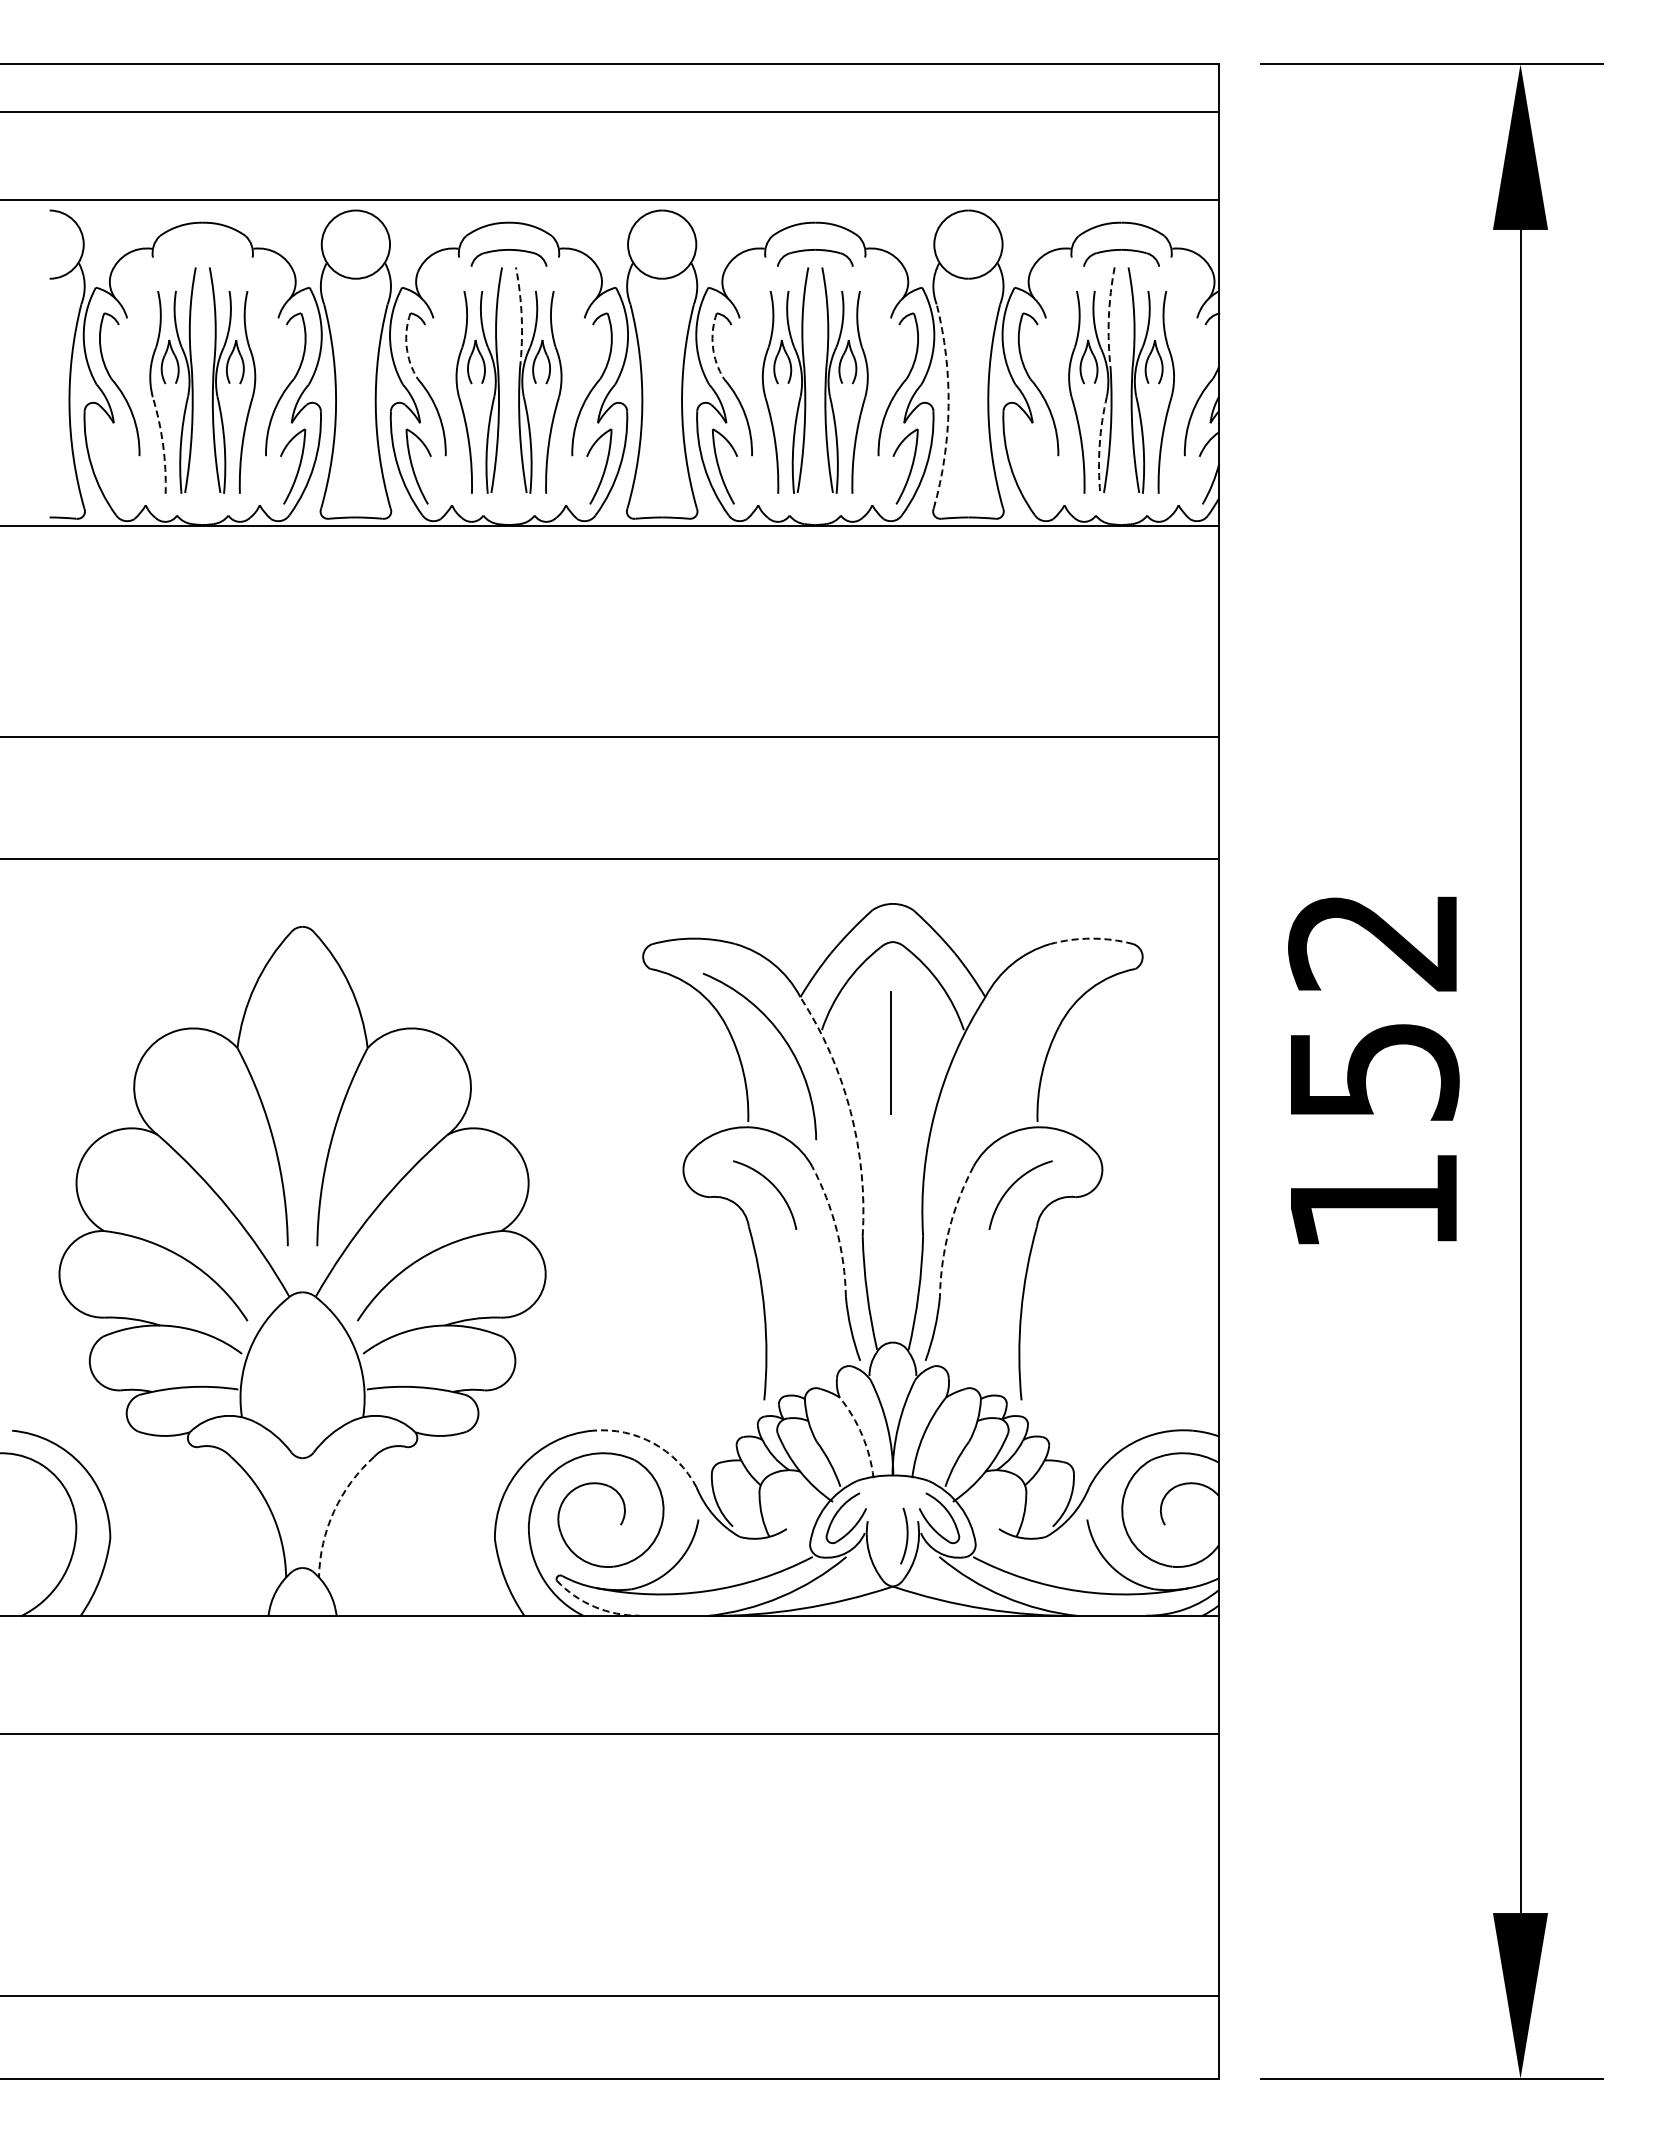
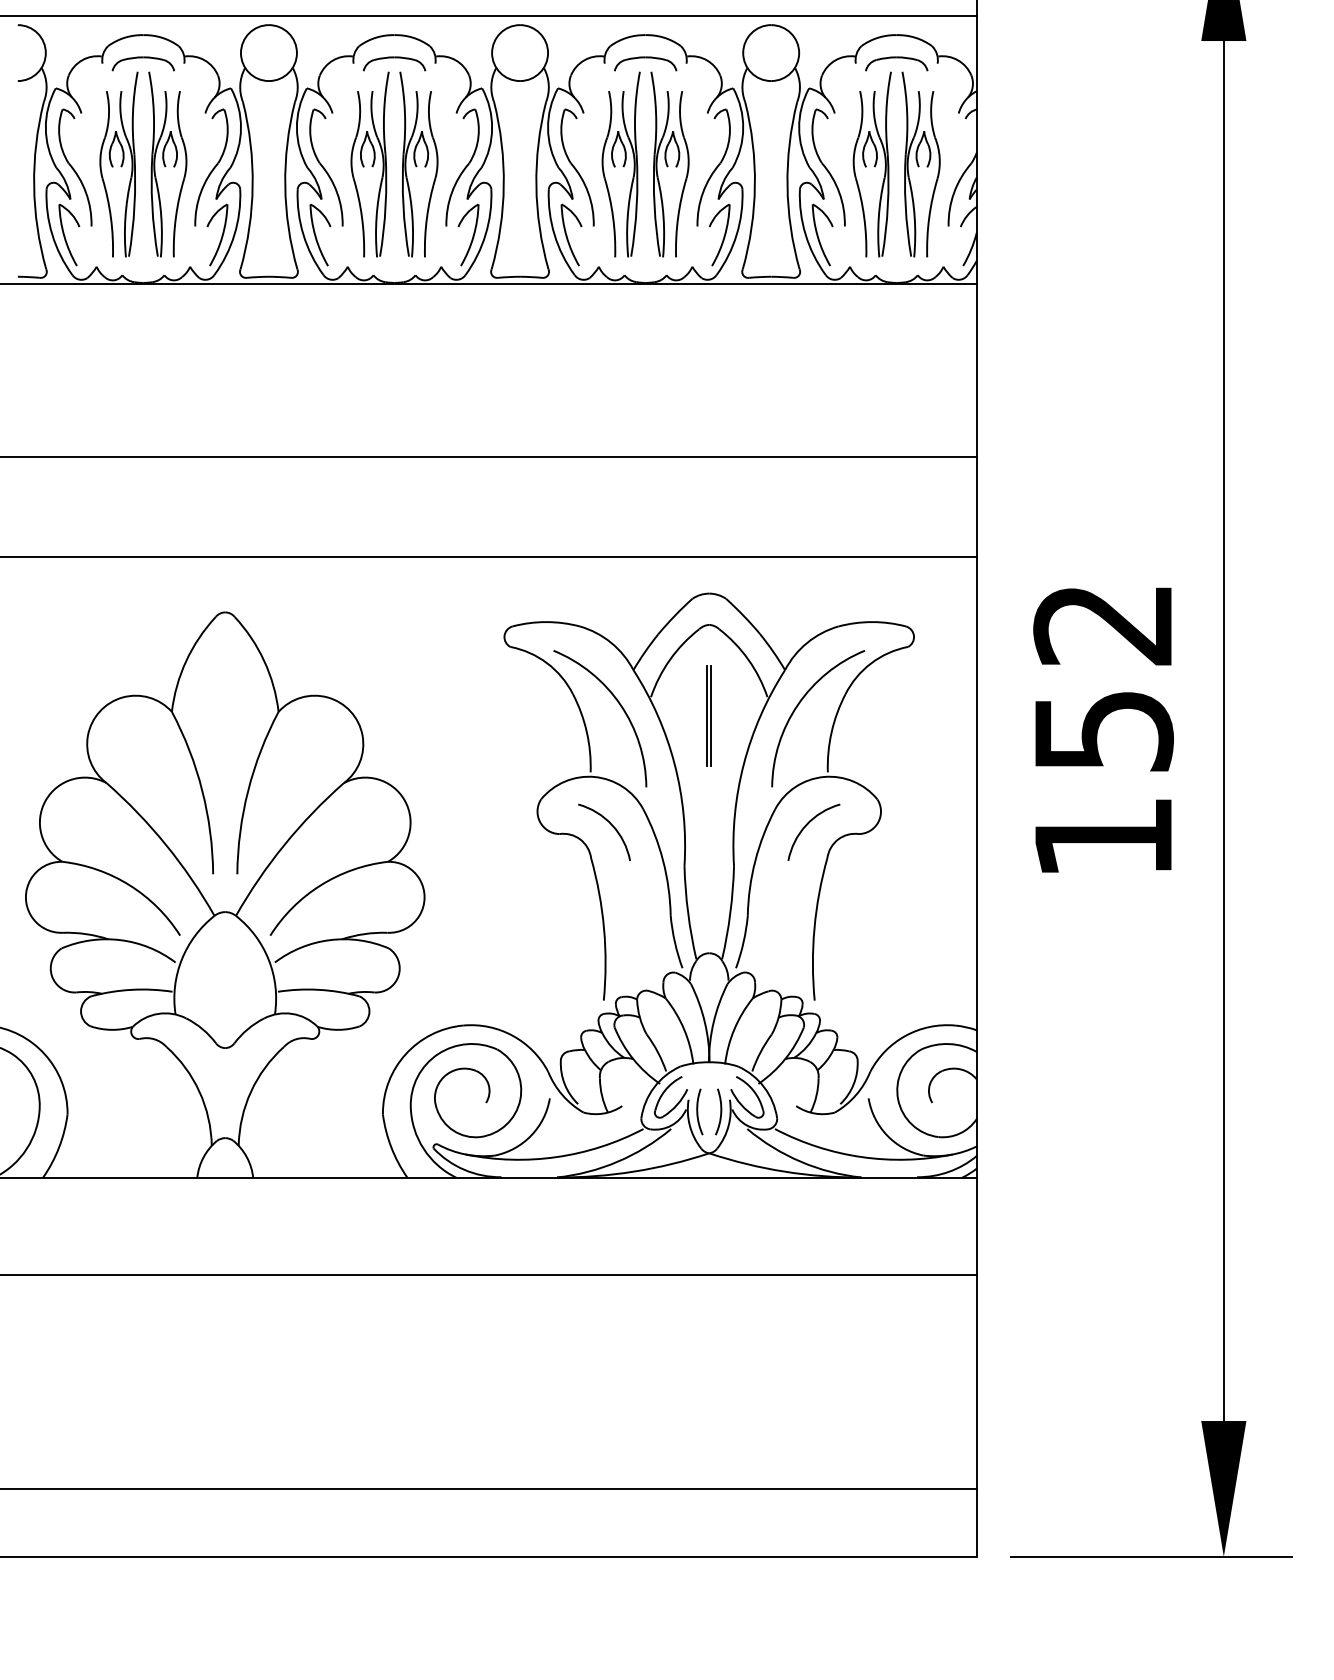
part: (202, 250) -> (143, 57), added
arc: (521, 317) -> (404, 112), dashed -> solid
arc: (1108, 317) -> (886, 112), dashed -> solid
arc: (406, 347) -> (310, 137), dashed -> solid
arc: (712, 347) -> (561, 137), dashed -> solid
arc: (948, 406) -> (754, 185), dashed -> solid
arc: (1099, 444) -> (878, 216), dashed -> solid
arc: (163, 445) -> (111, 217), dashed -> solid
part: (112, 466) -> (69, 234), added
part: (1031, 466) -> (822, 234), added
arc: (1091, 938) -> (872, 621), dashed -> solid
arc: (1003, 1038) -> (799, 703), added
line: (895, 1053) -> (711, 716), added
arc: (850, 1111) -> (674, 763), dashed -> solid
arc: (836, 1229) -> (663, 860), dashed -> solid
arc: (949, 1229) -> (755, 860), dashed -> solid
arc: (862, 1435) -> (684, 1029), dashed -> solid
arc: (653, 1443) -> (512, 1036), dashed -> solid
arc: (334, 1511) -> (251, 1091), dashed -> solid
arc: (879, 1535) -> (698, 1111), added
arc: (594, 1606) -> (464, 1169), dashed -> solid

